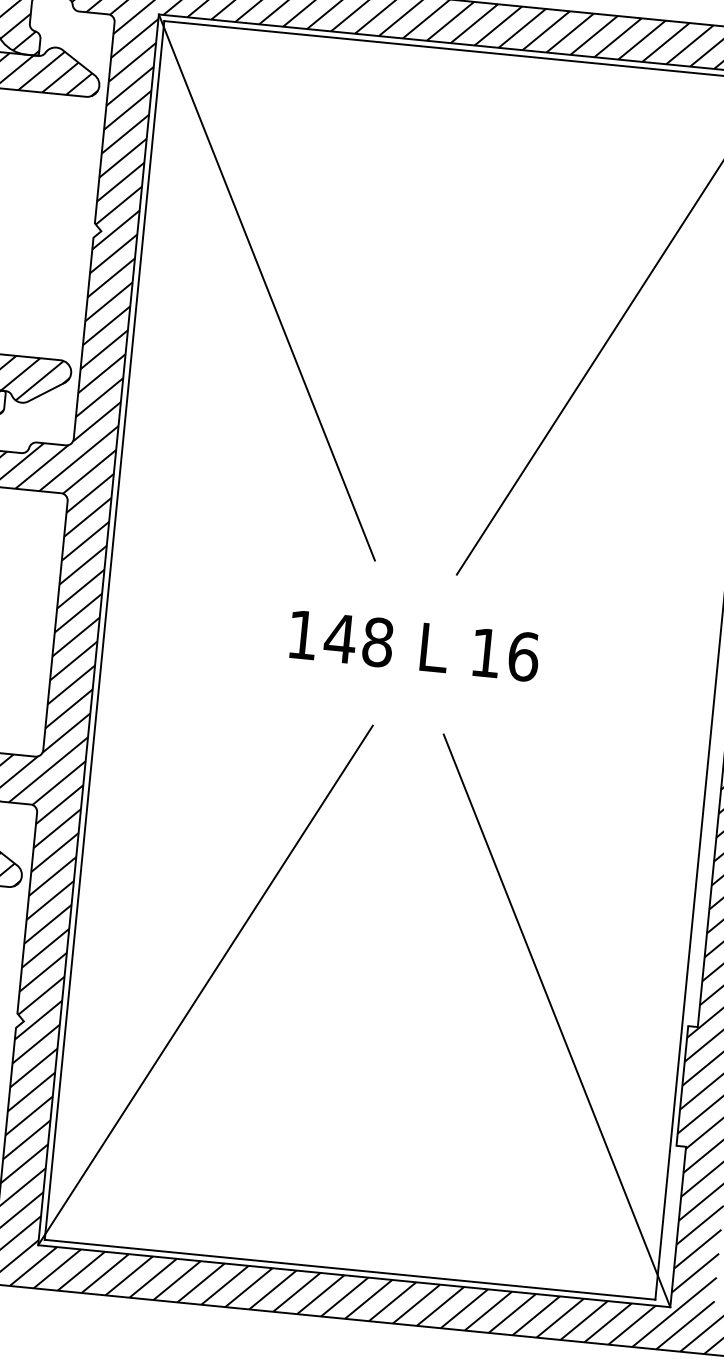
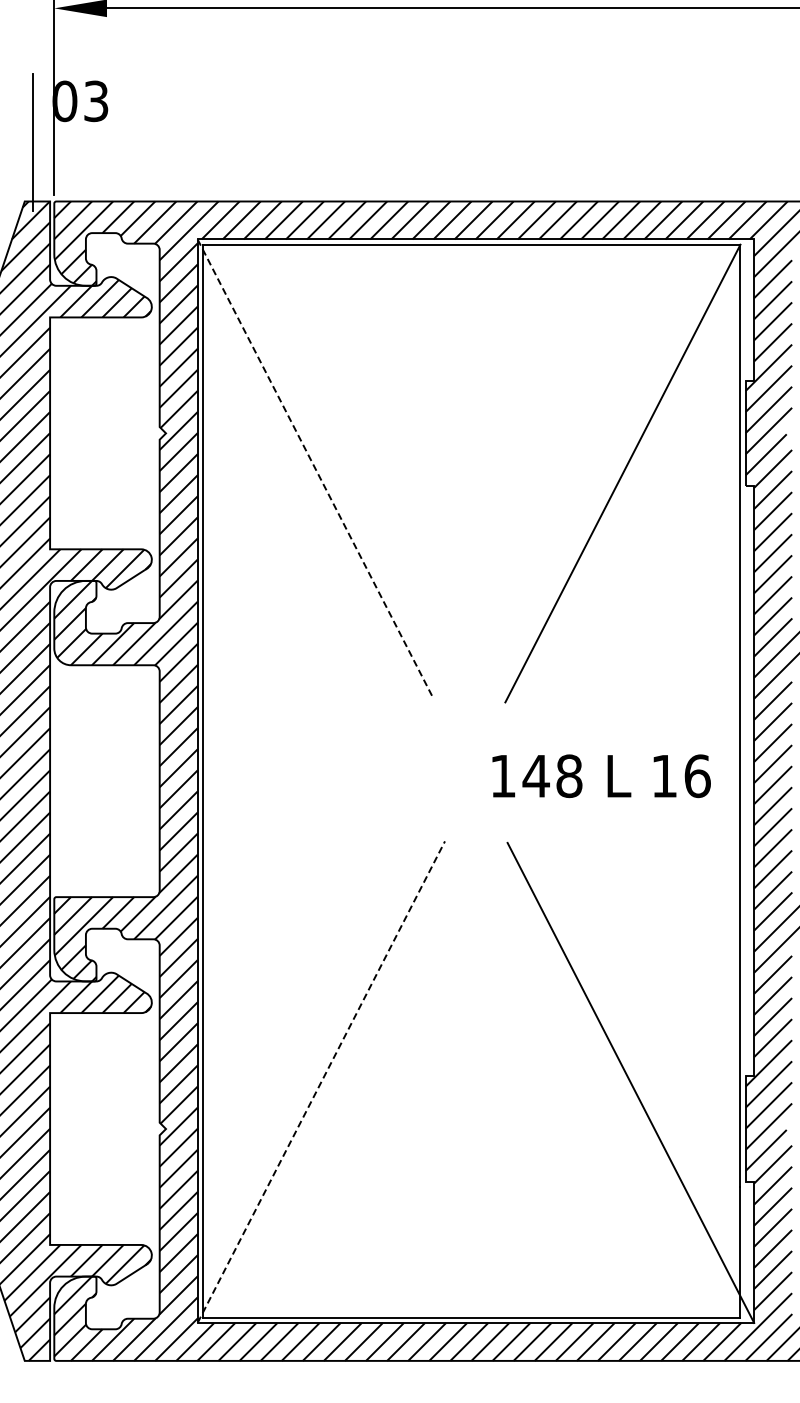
line: (267, 287) -> (315, 468), solid -> dashed
text: (414, 646) -> (601, 776), moved
line: (205, 985) -> (321, 1082), solid -> dashed

